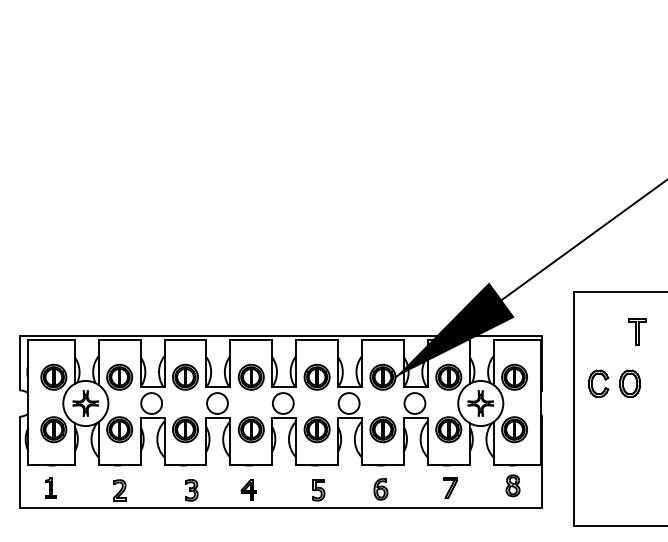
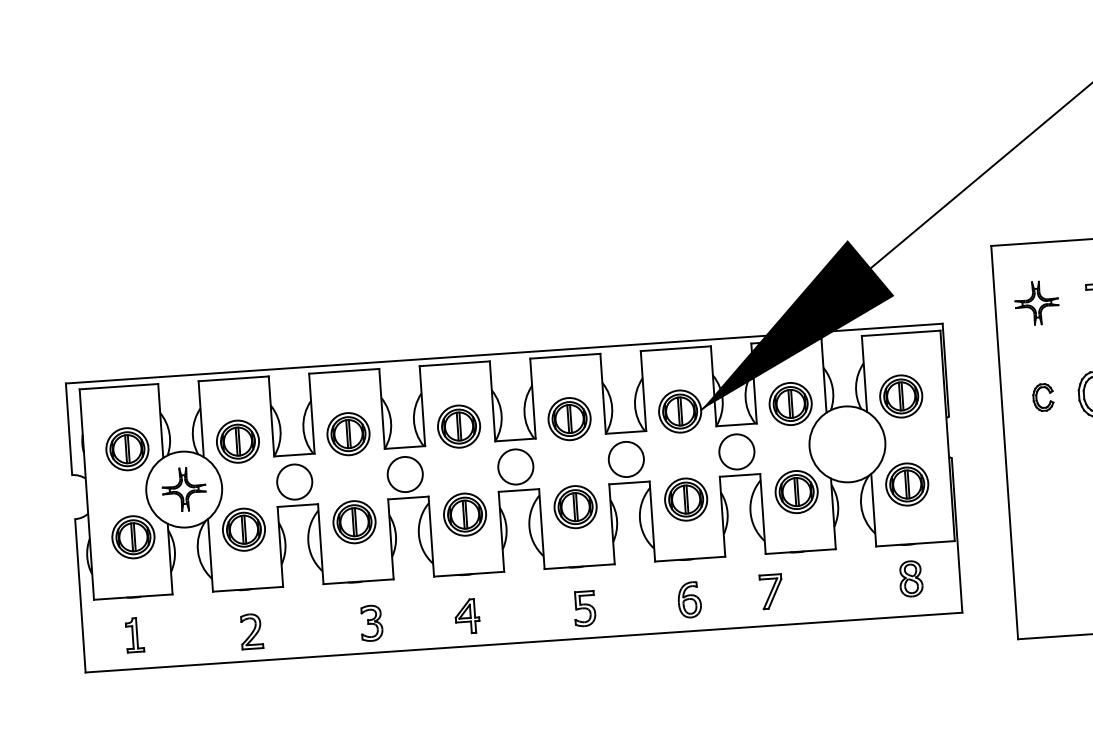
part: (598, 383) -> (1042, 397), size x0.6
part: (480, 403) -> (1036, 303), moved
part: (450, 487) -> (770, 591), moved

